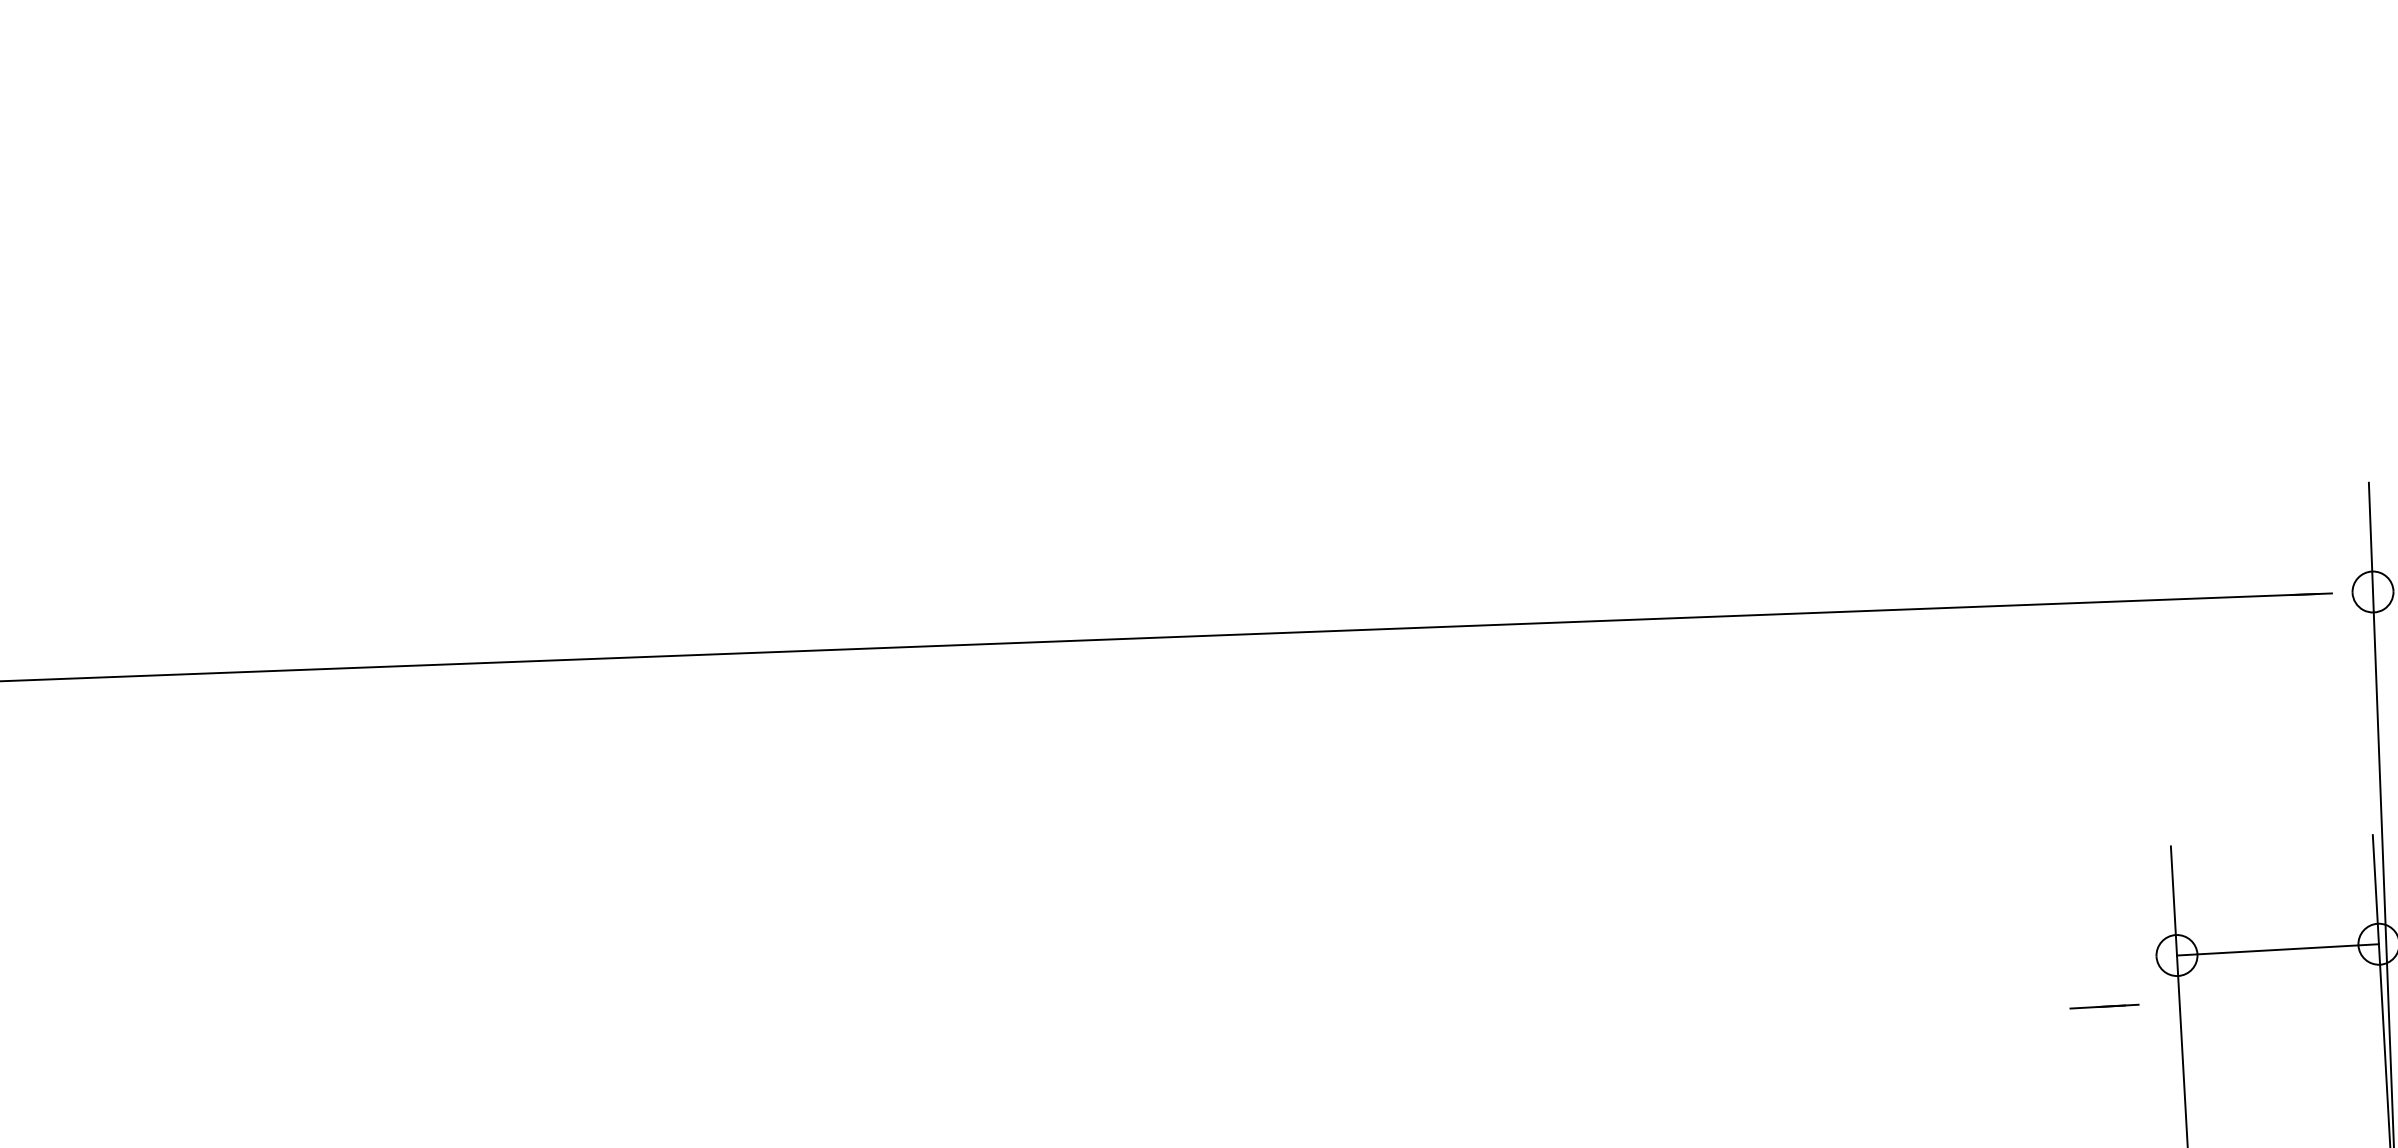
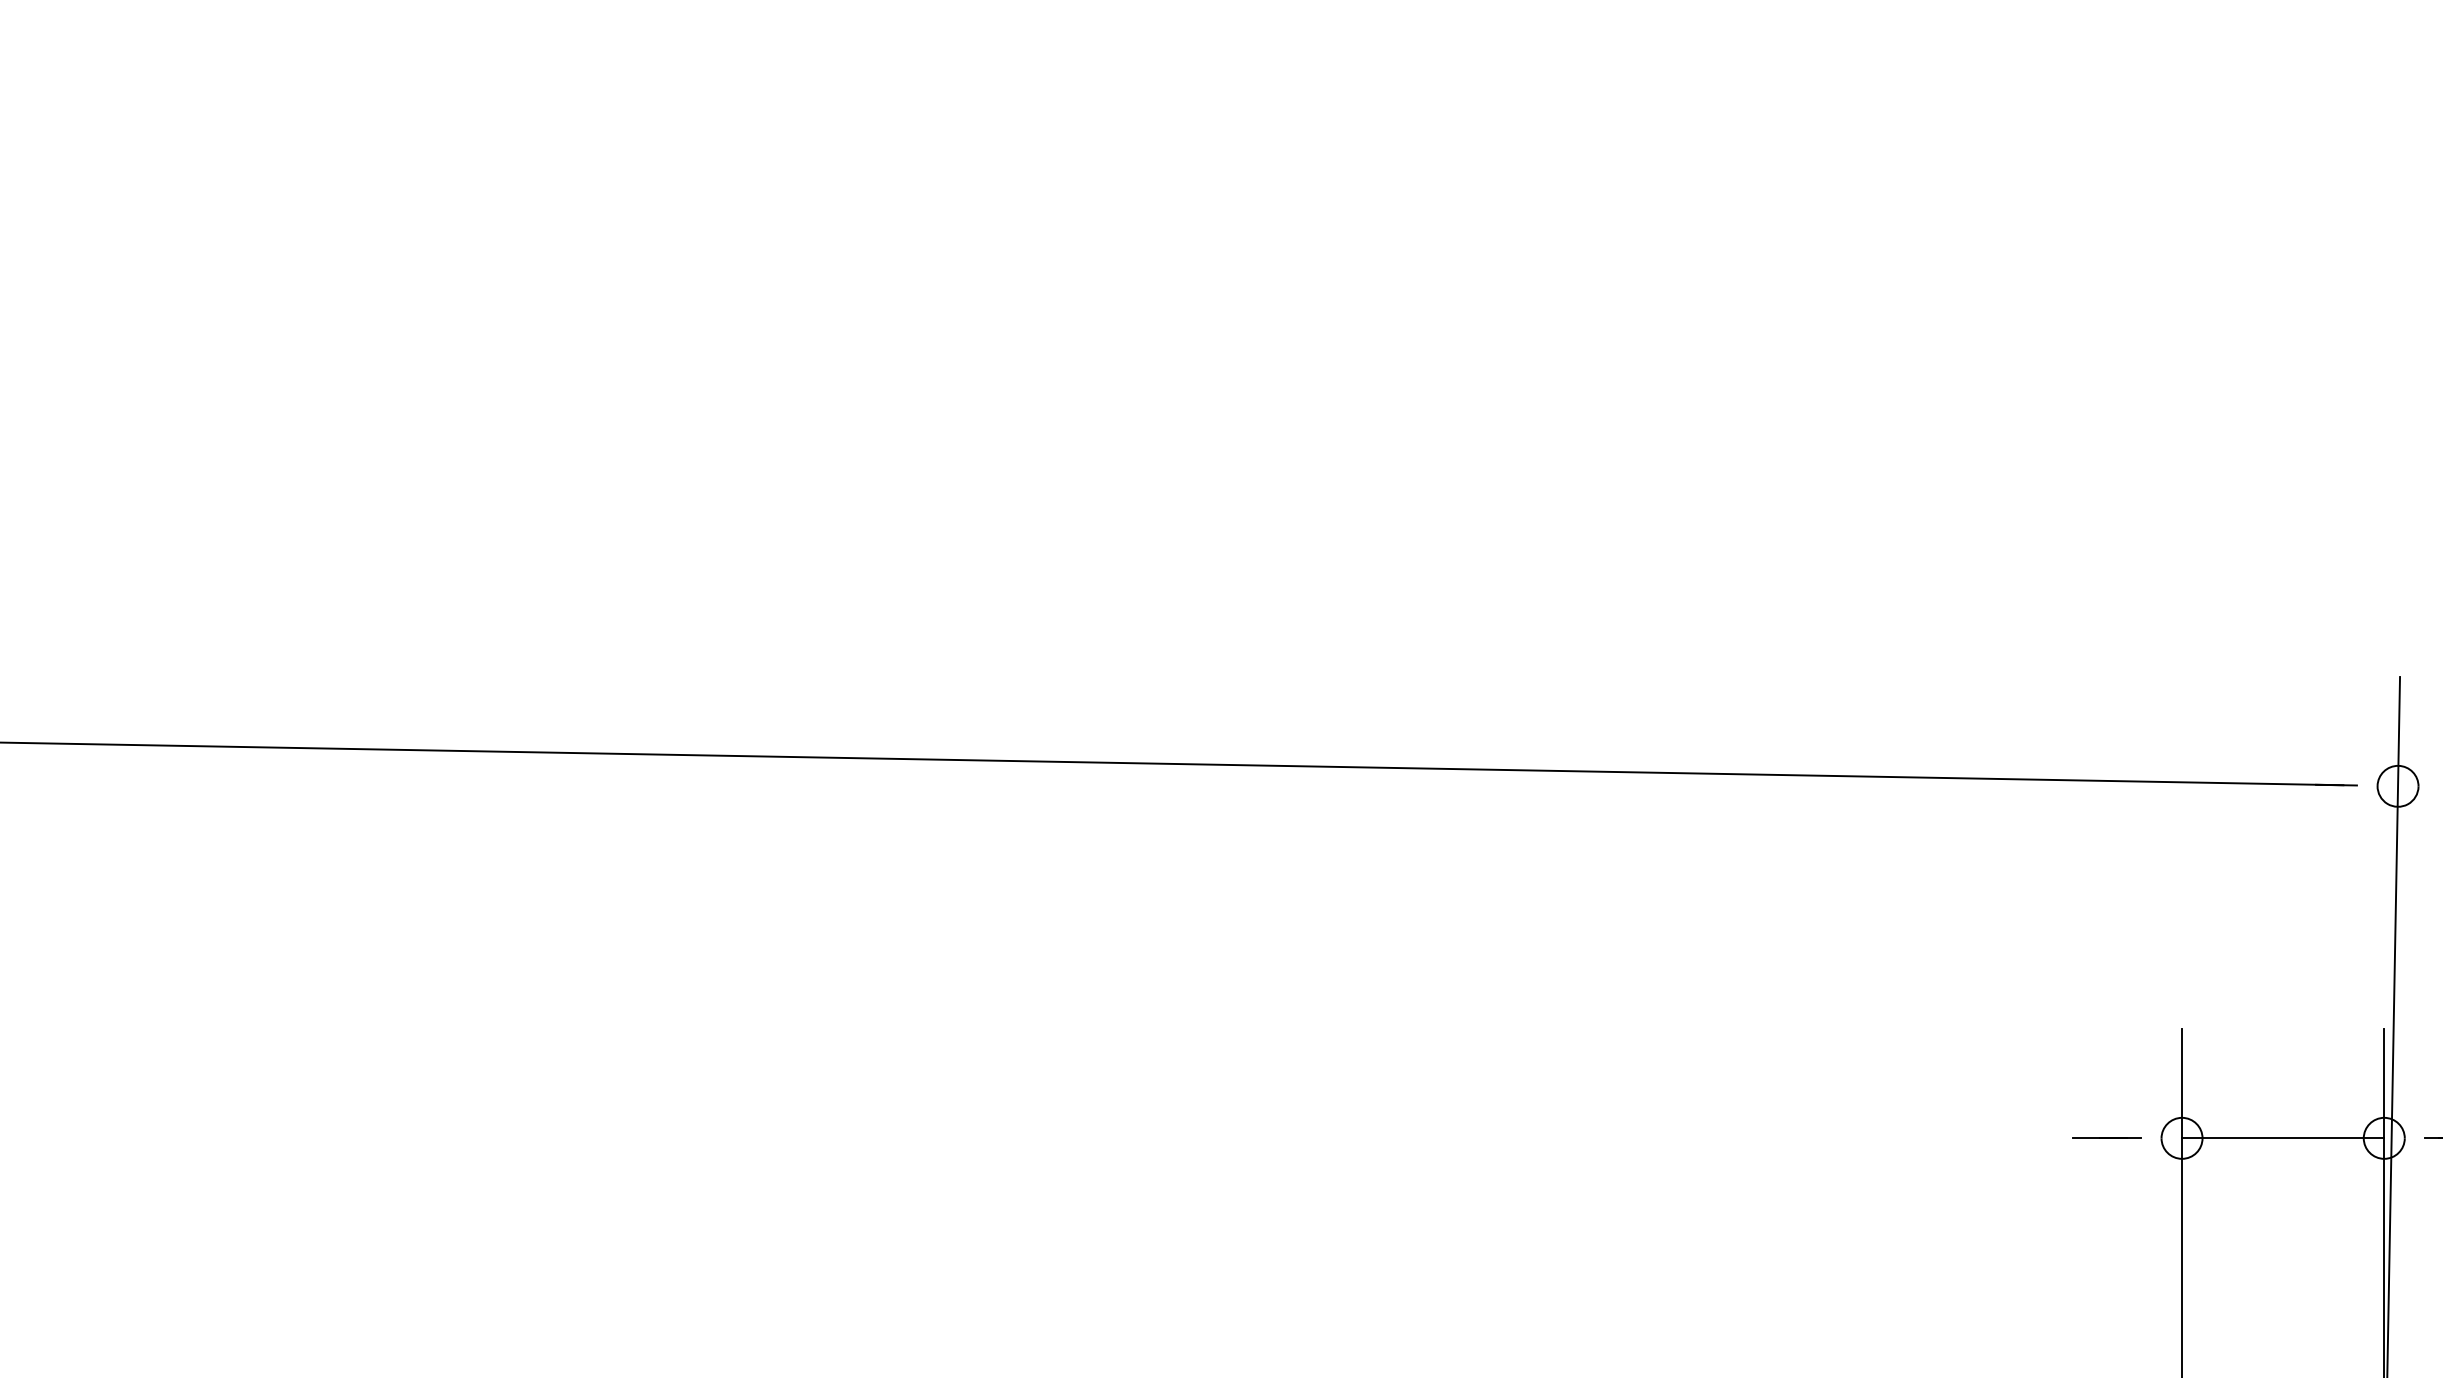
line: (2104, 1005) -> (2106, 1137), moved

